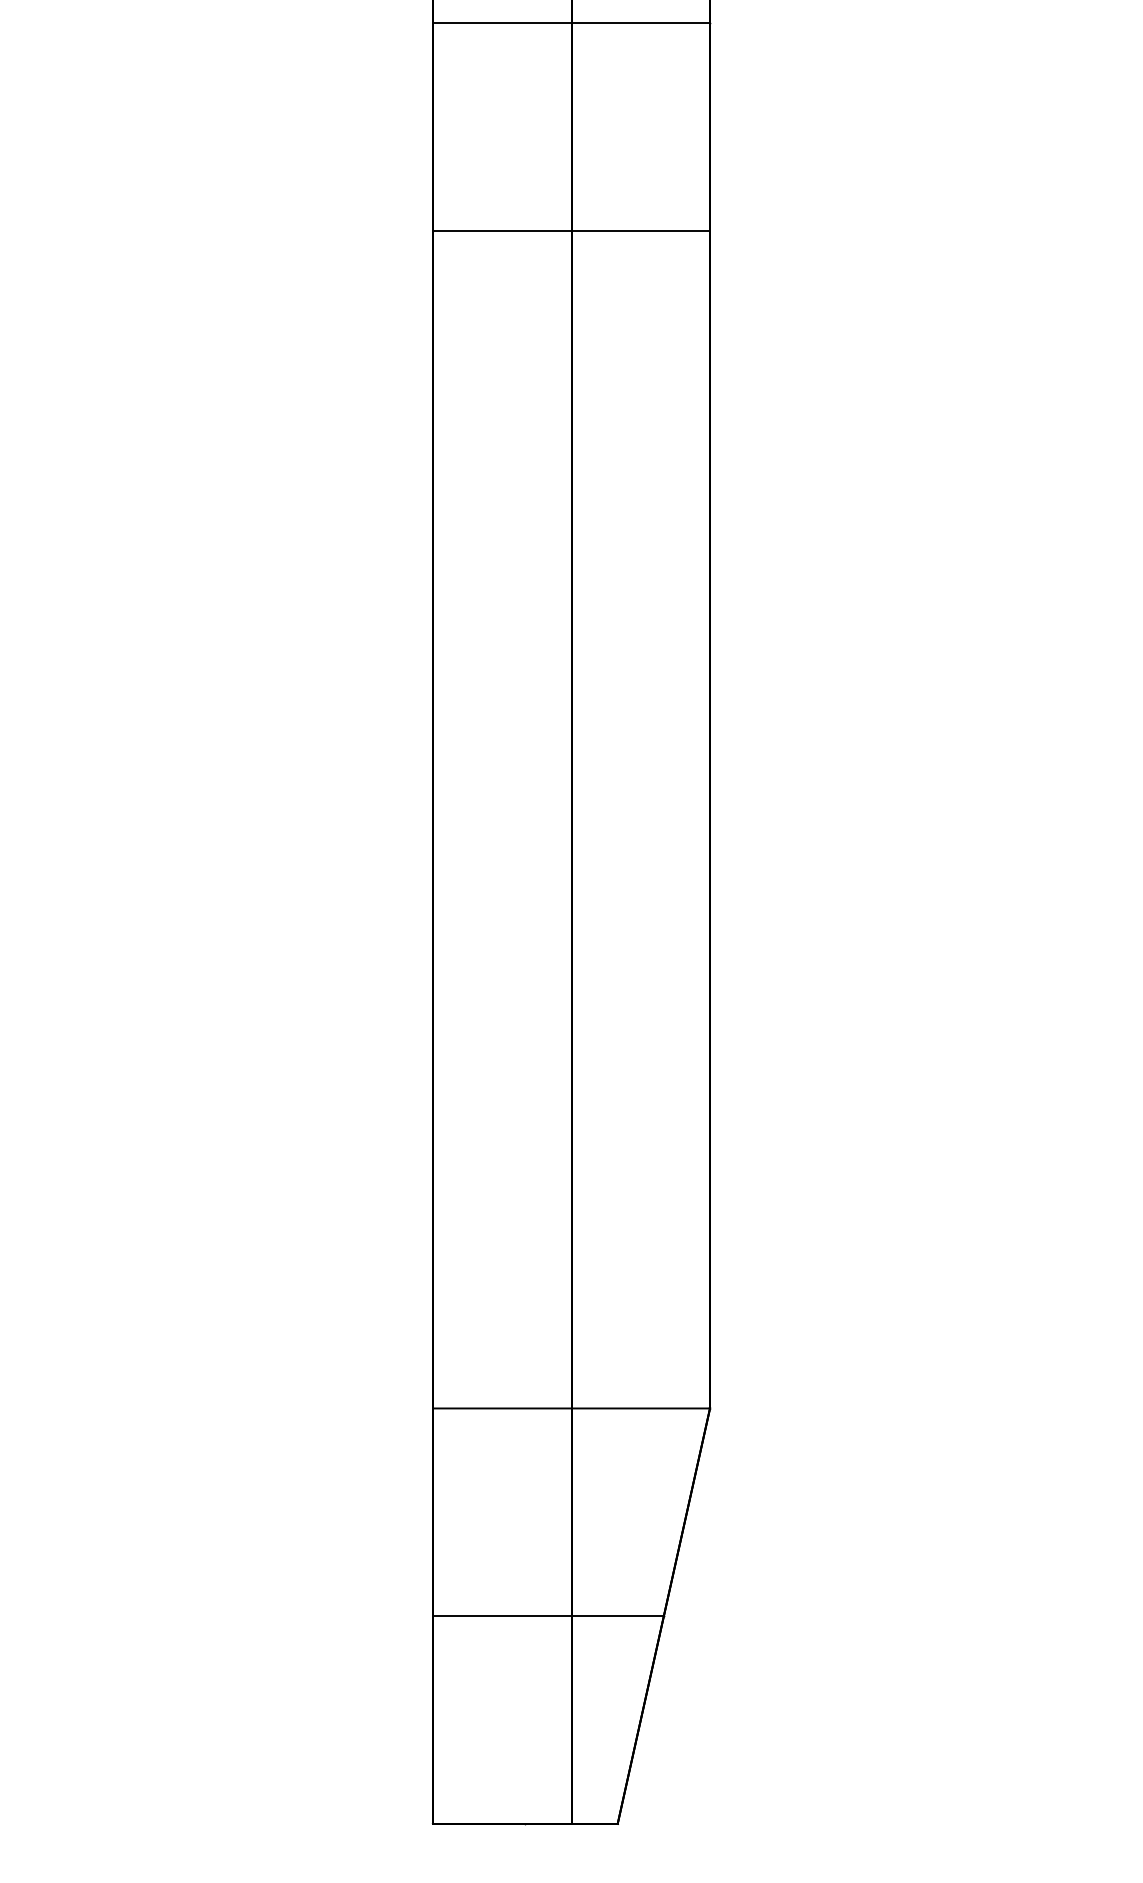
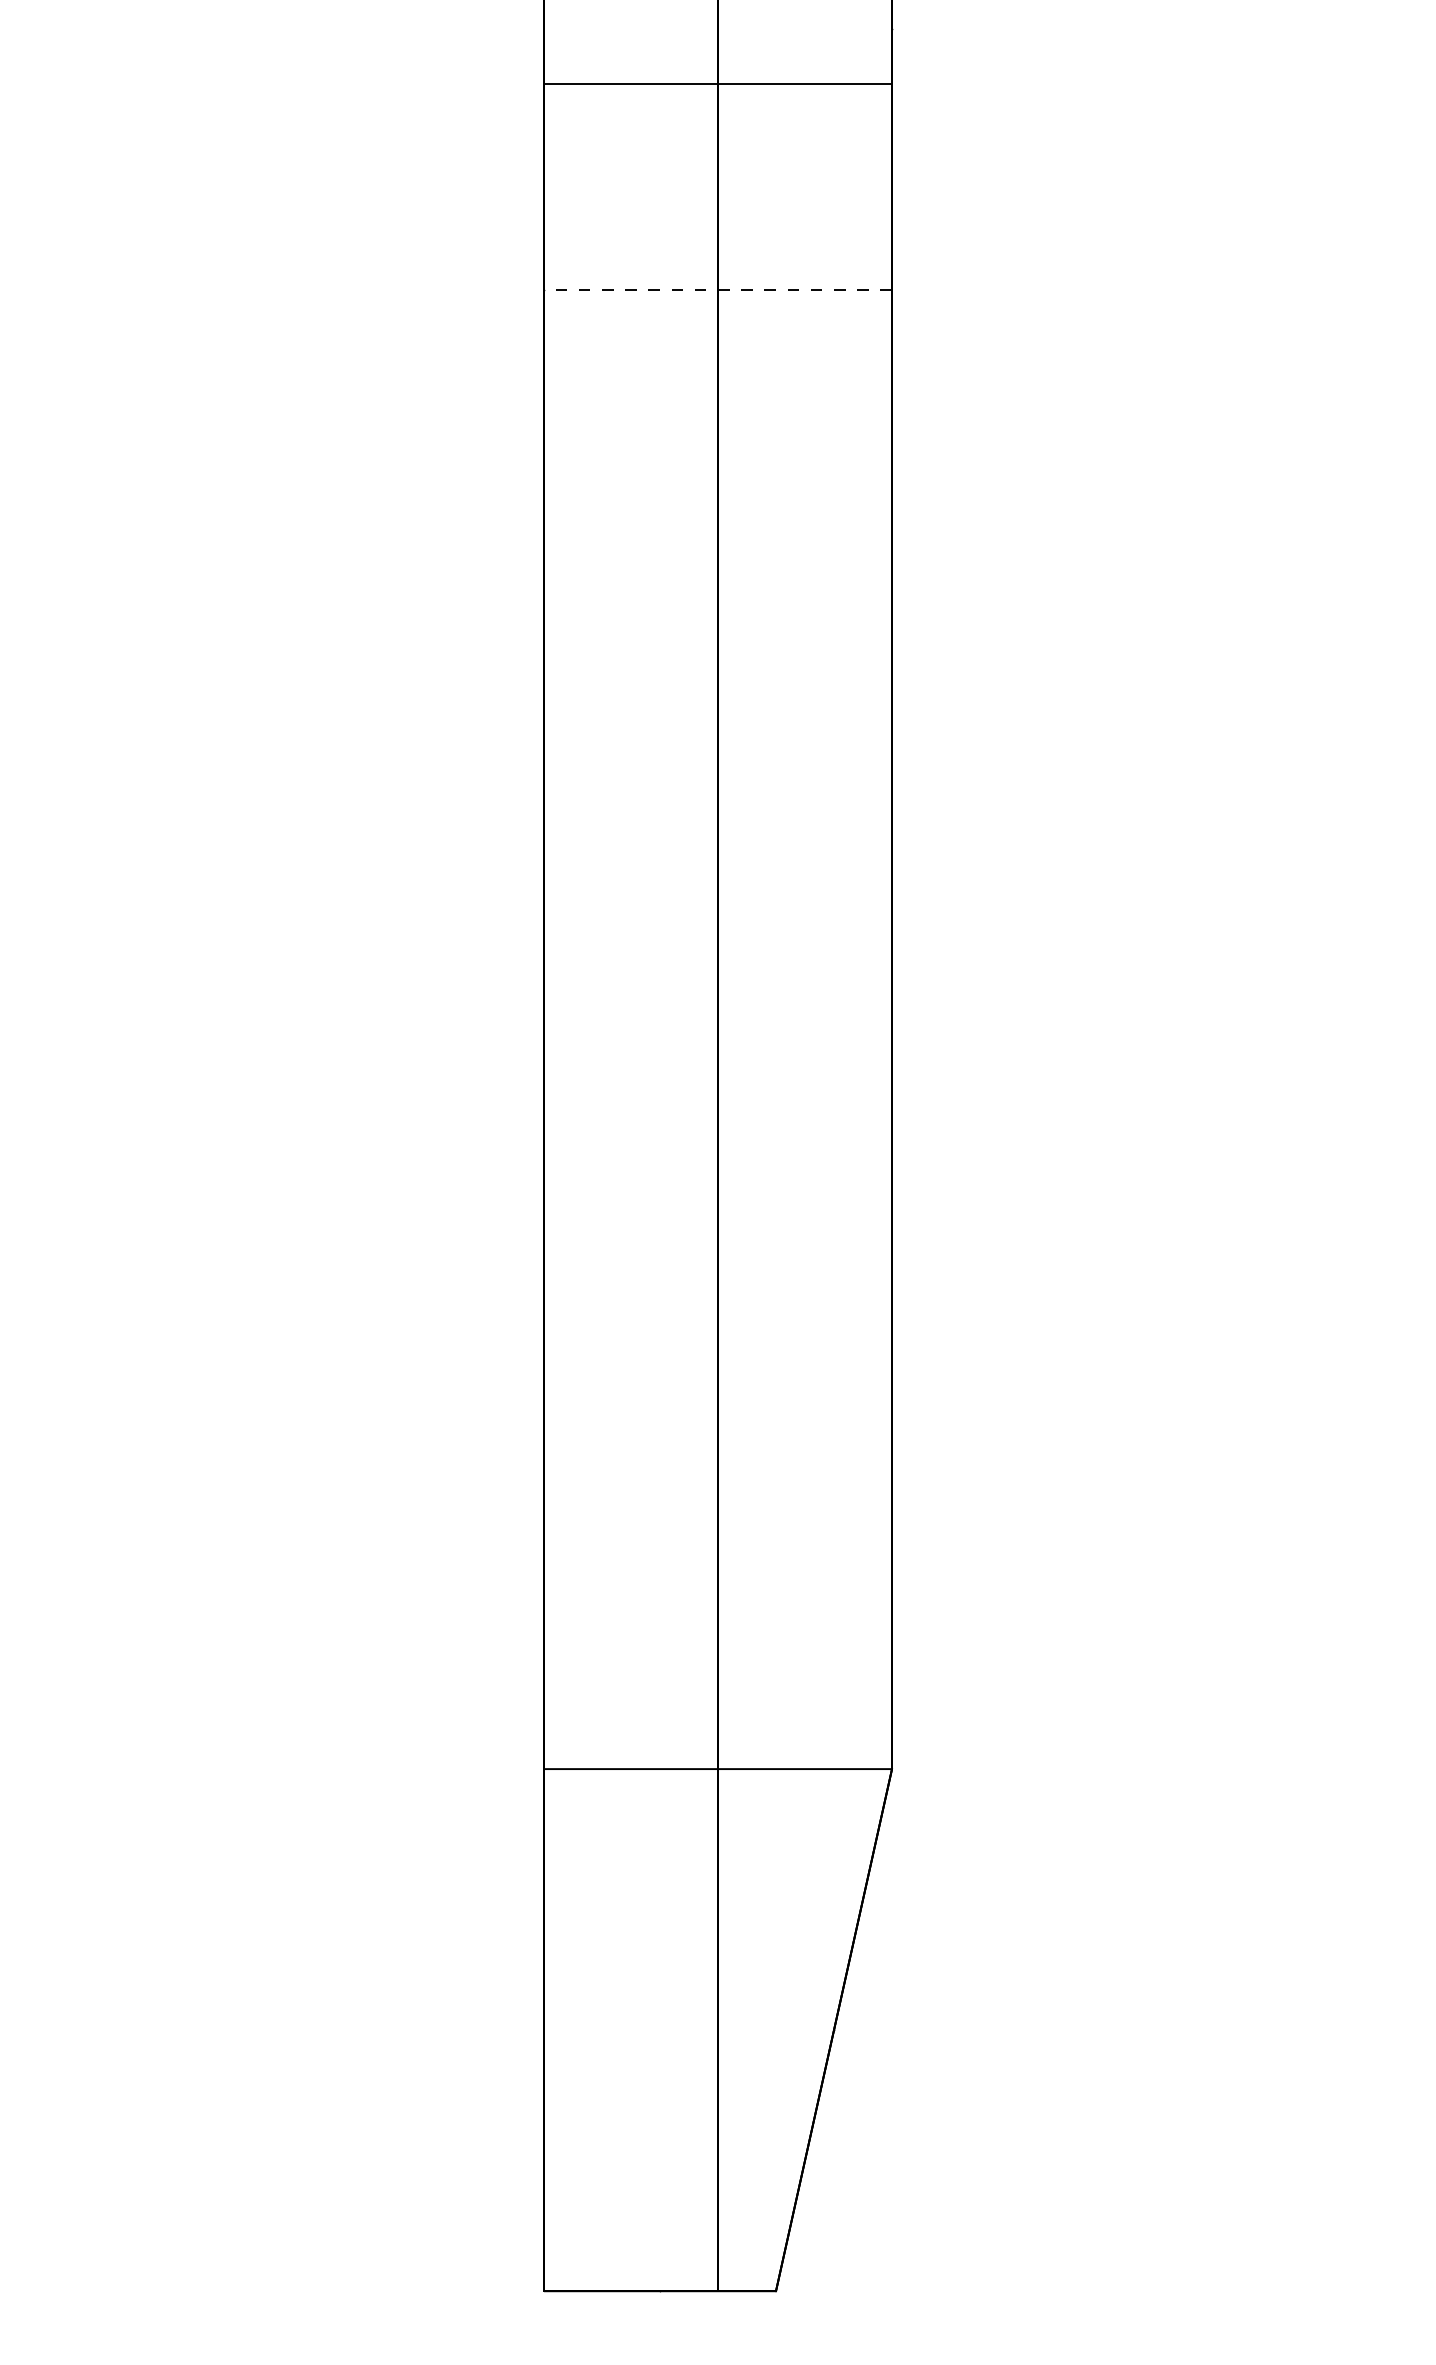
line: (571, 23) -> (718, 84), moved
line: (571, 231) -> (718, 290), solid -> dashed
line: (547, 1616) -> (687, 2030), removed

